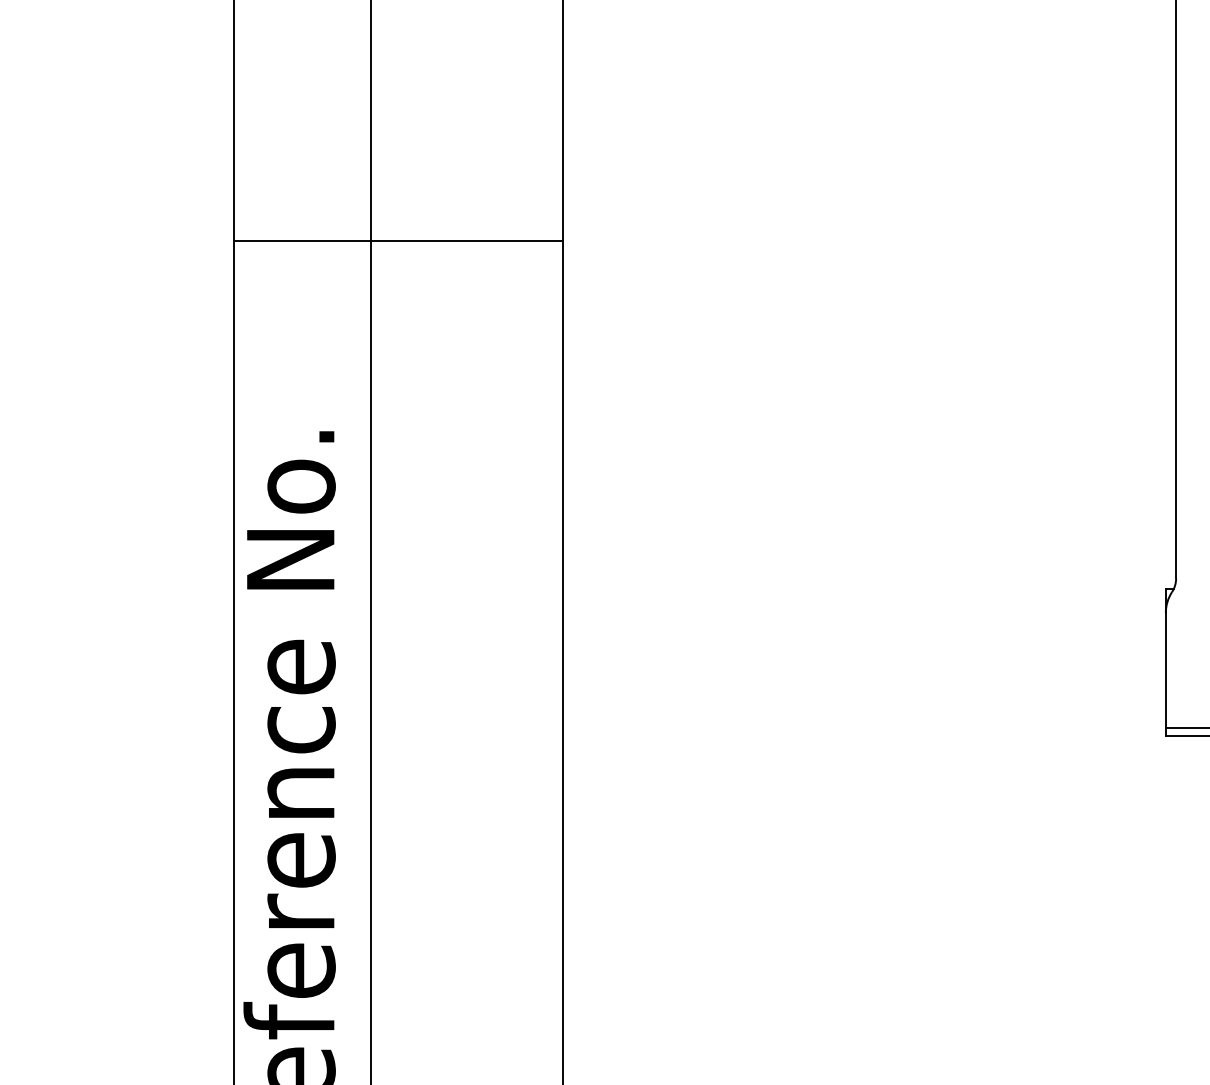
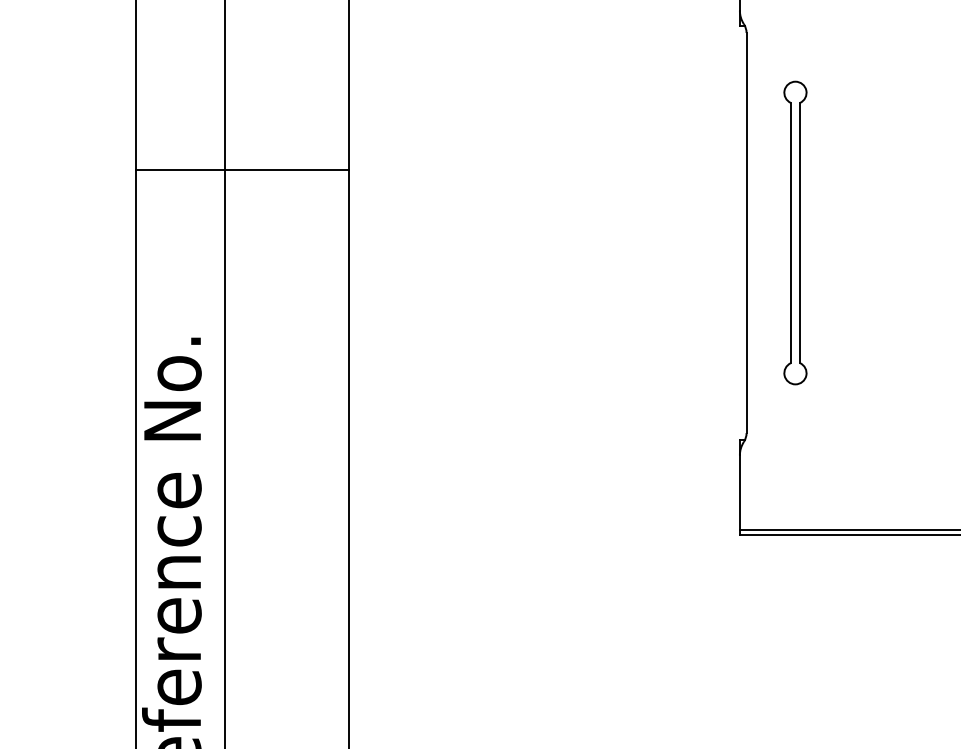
line: (398, 241) -> (242, 170), moved

